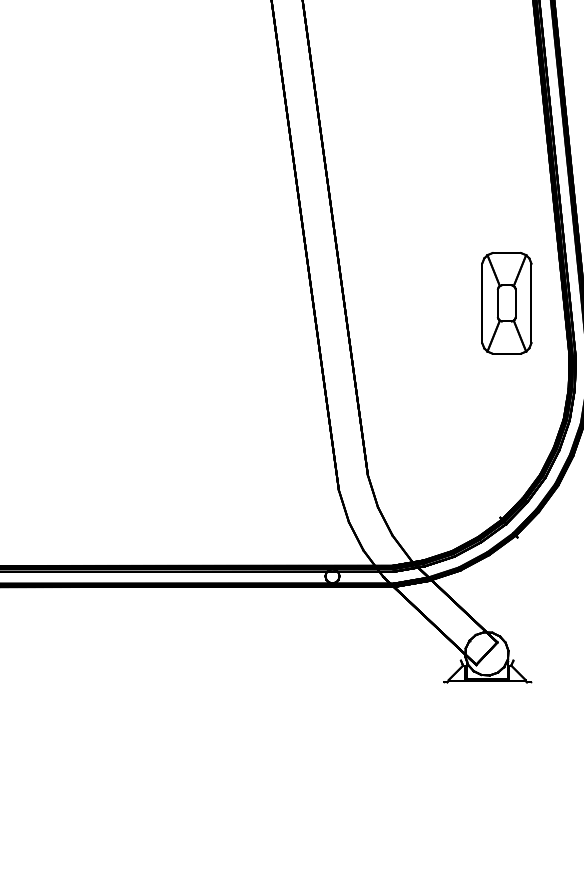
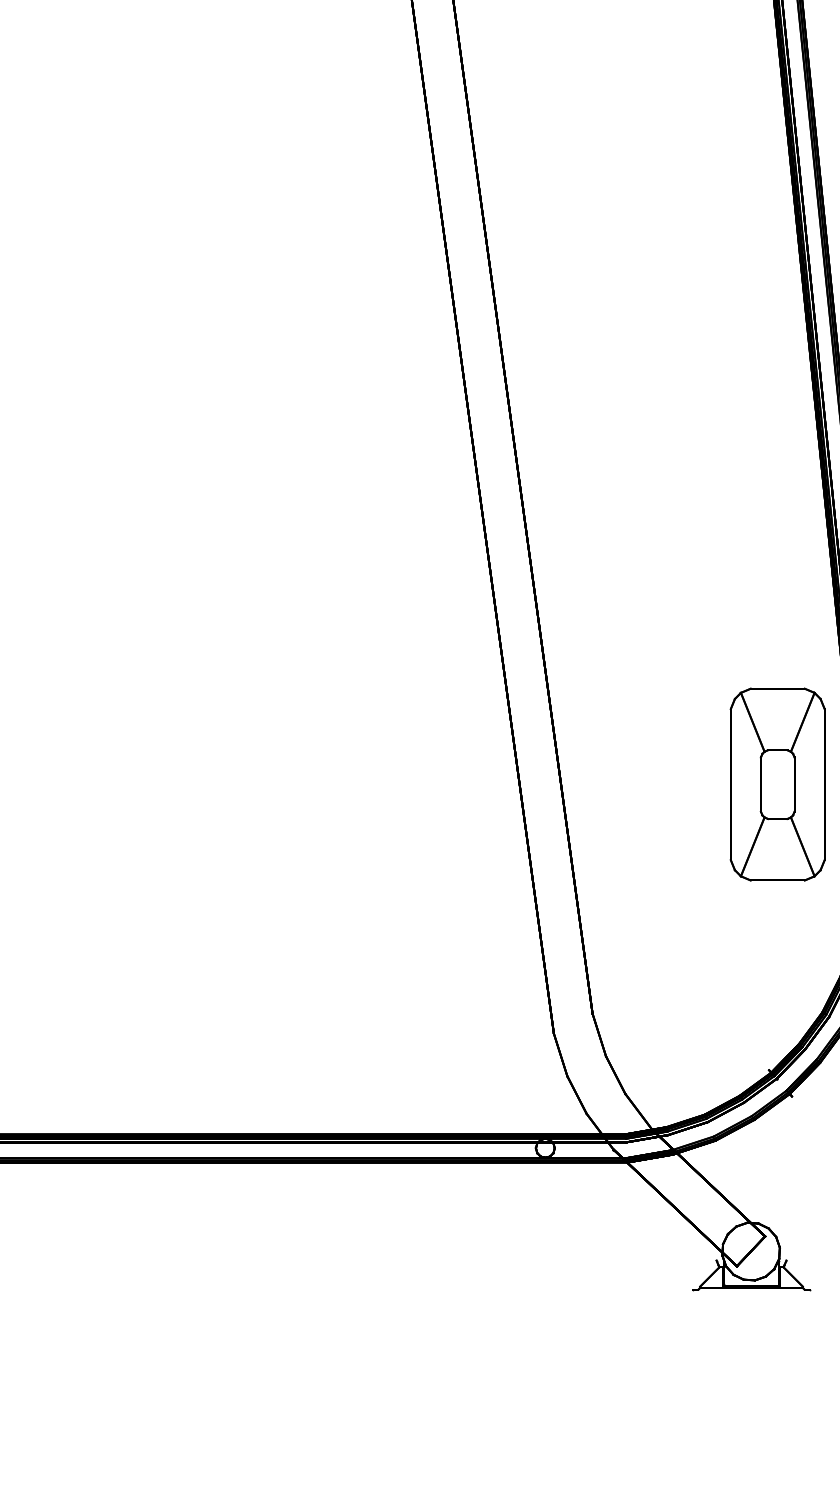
part: (506, 303) -> (777, 784), size x1.43

